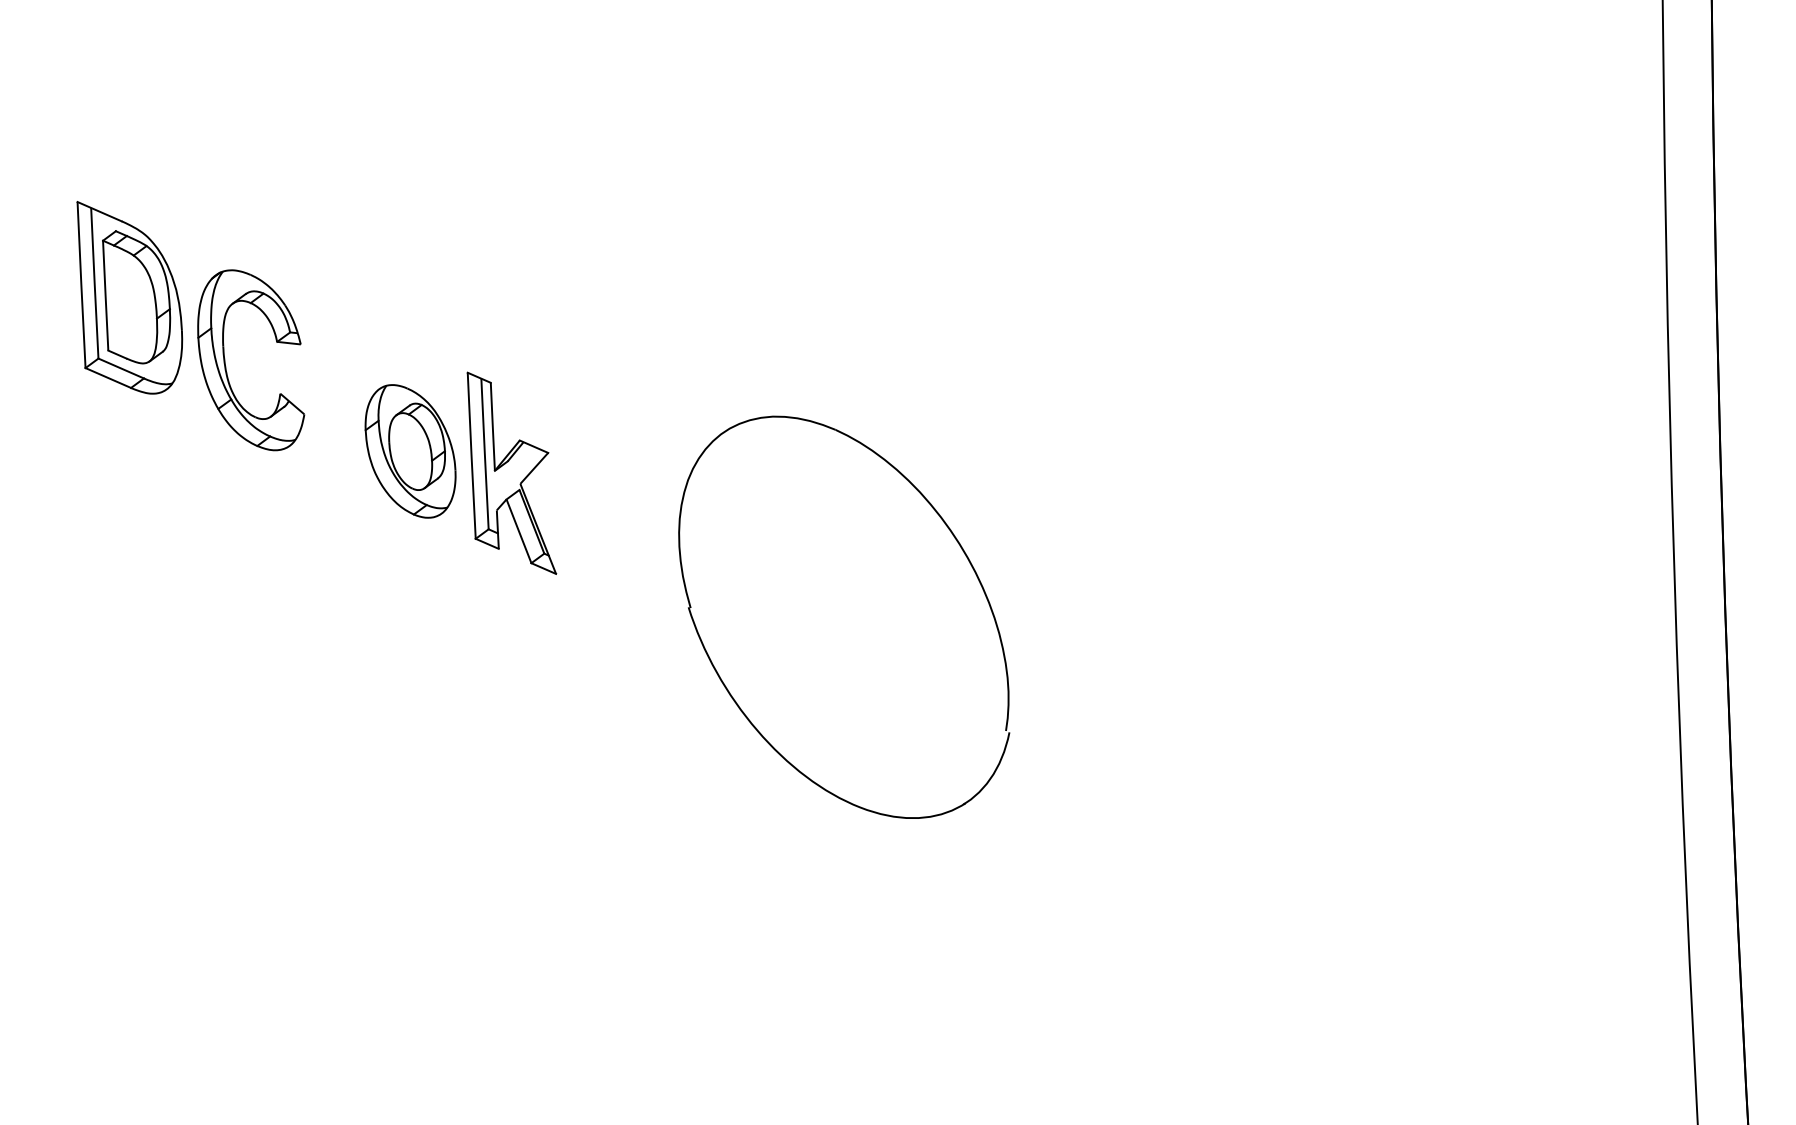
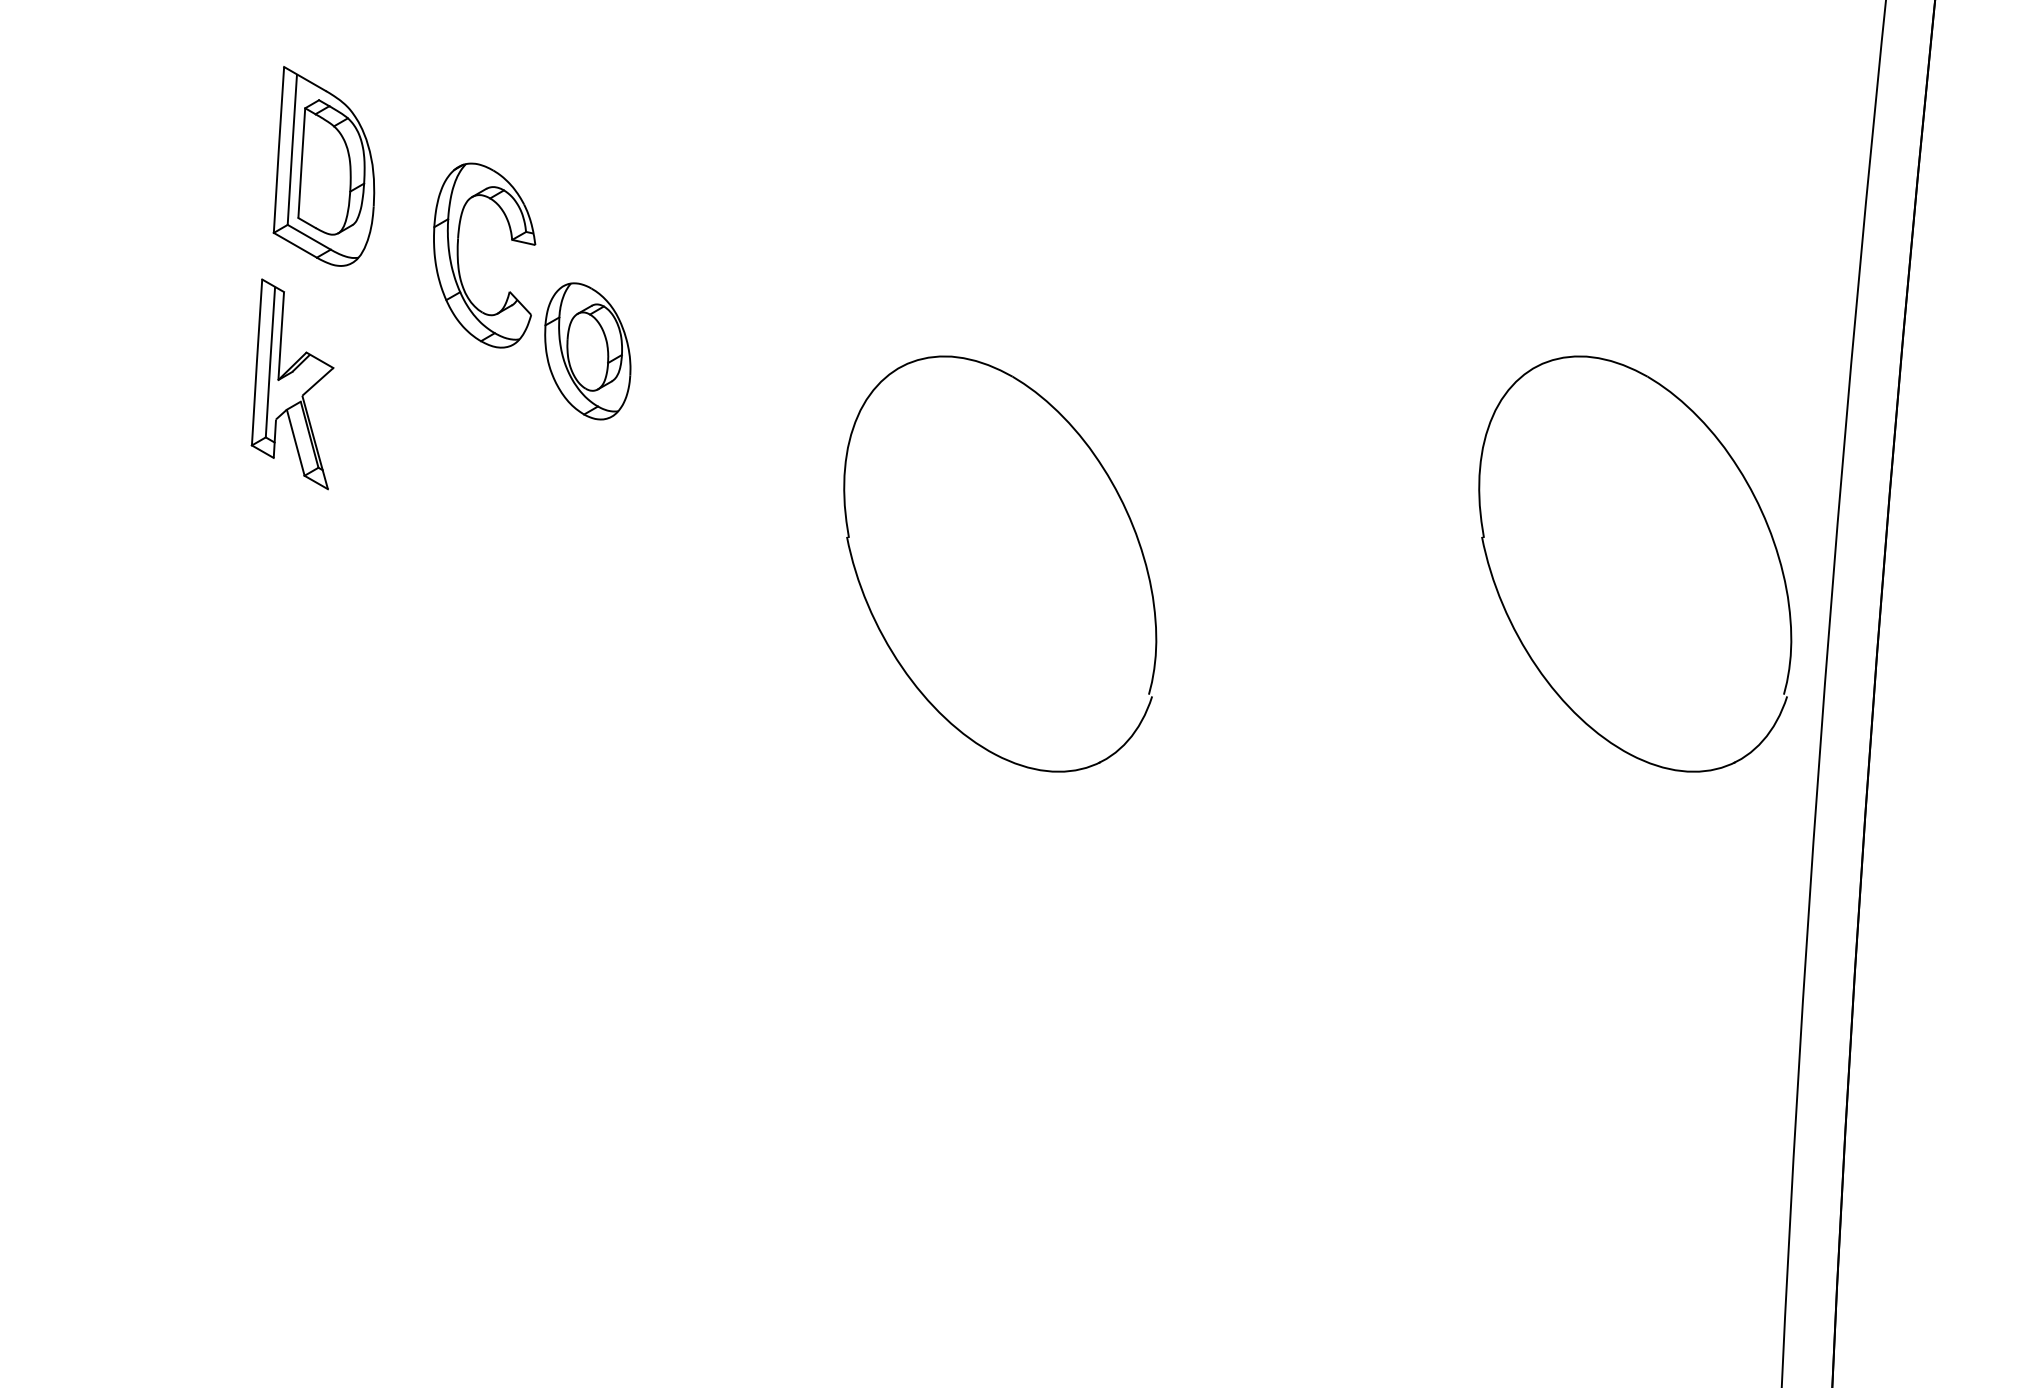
part: (225, 363) -> (458, 255), moved
part: (509, 473) -> (292, 384), moved
part: (1592, 479) -> (1759, 509), added

